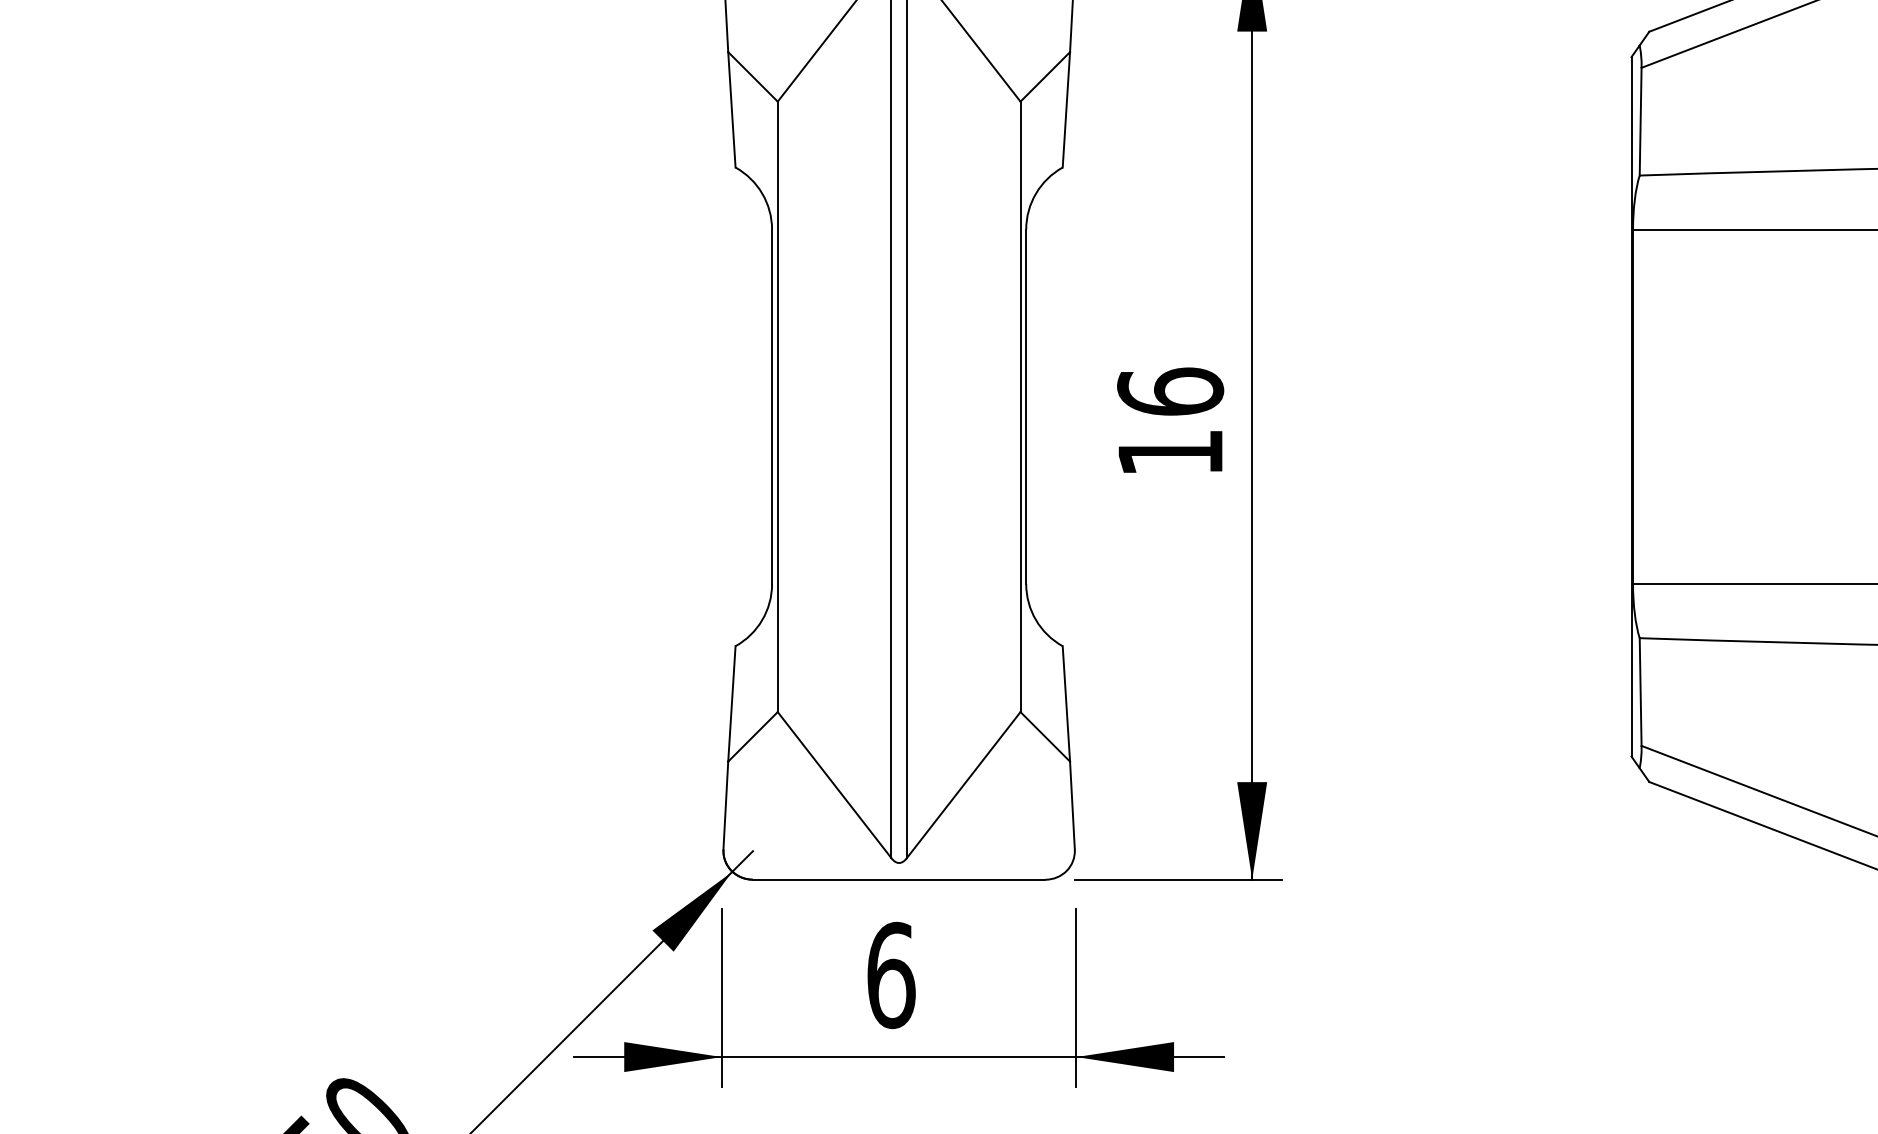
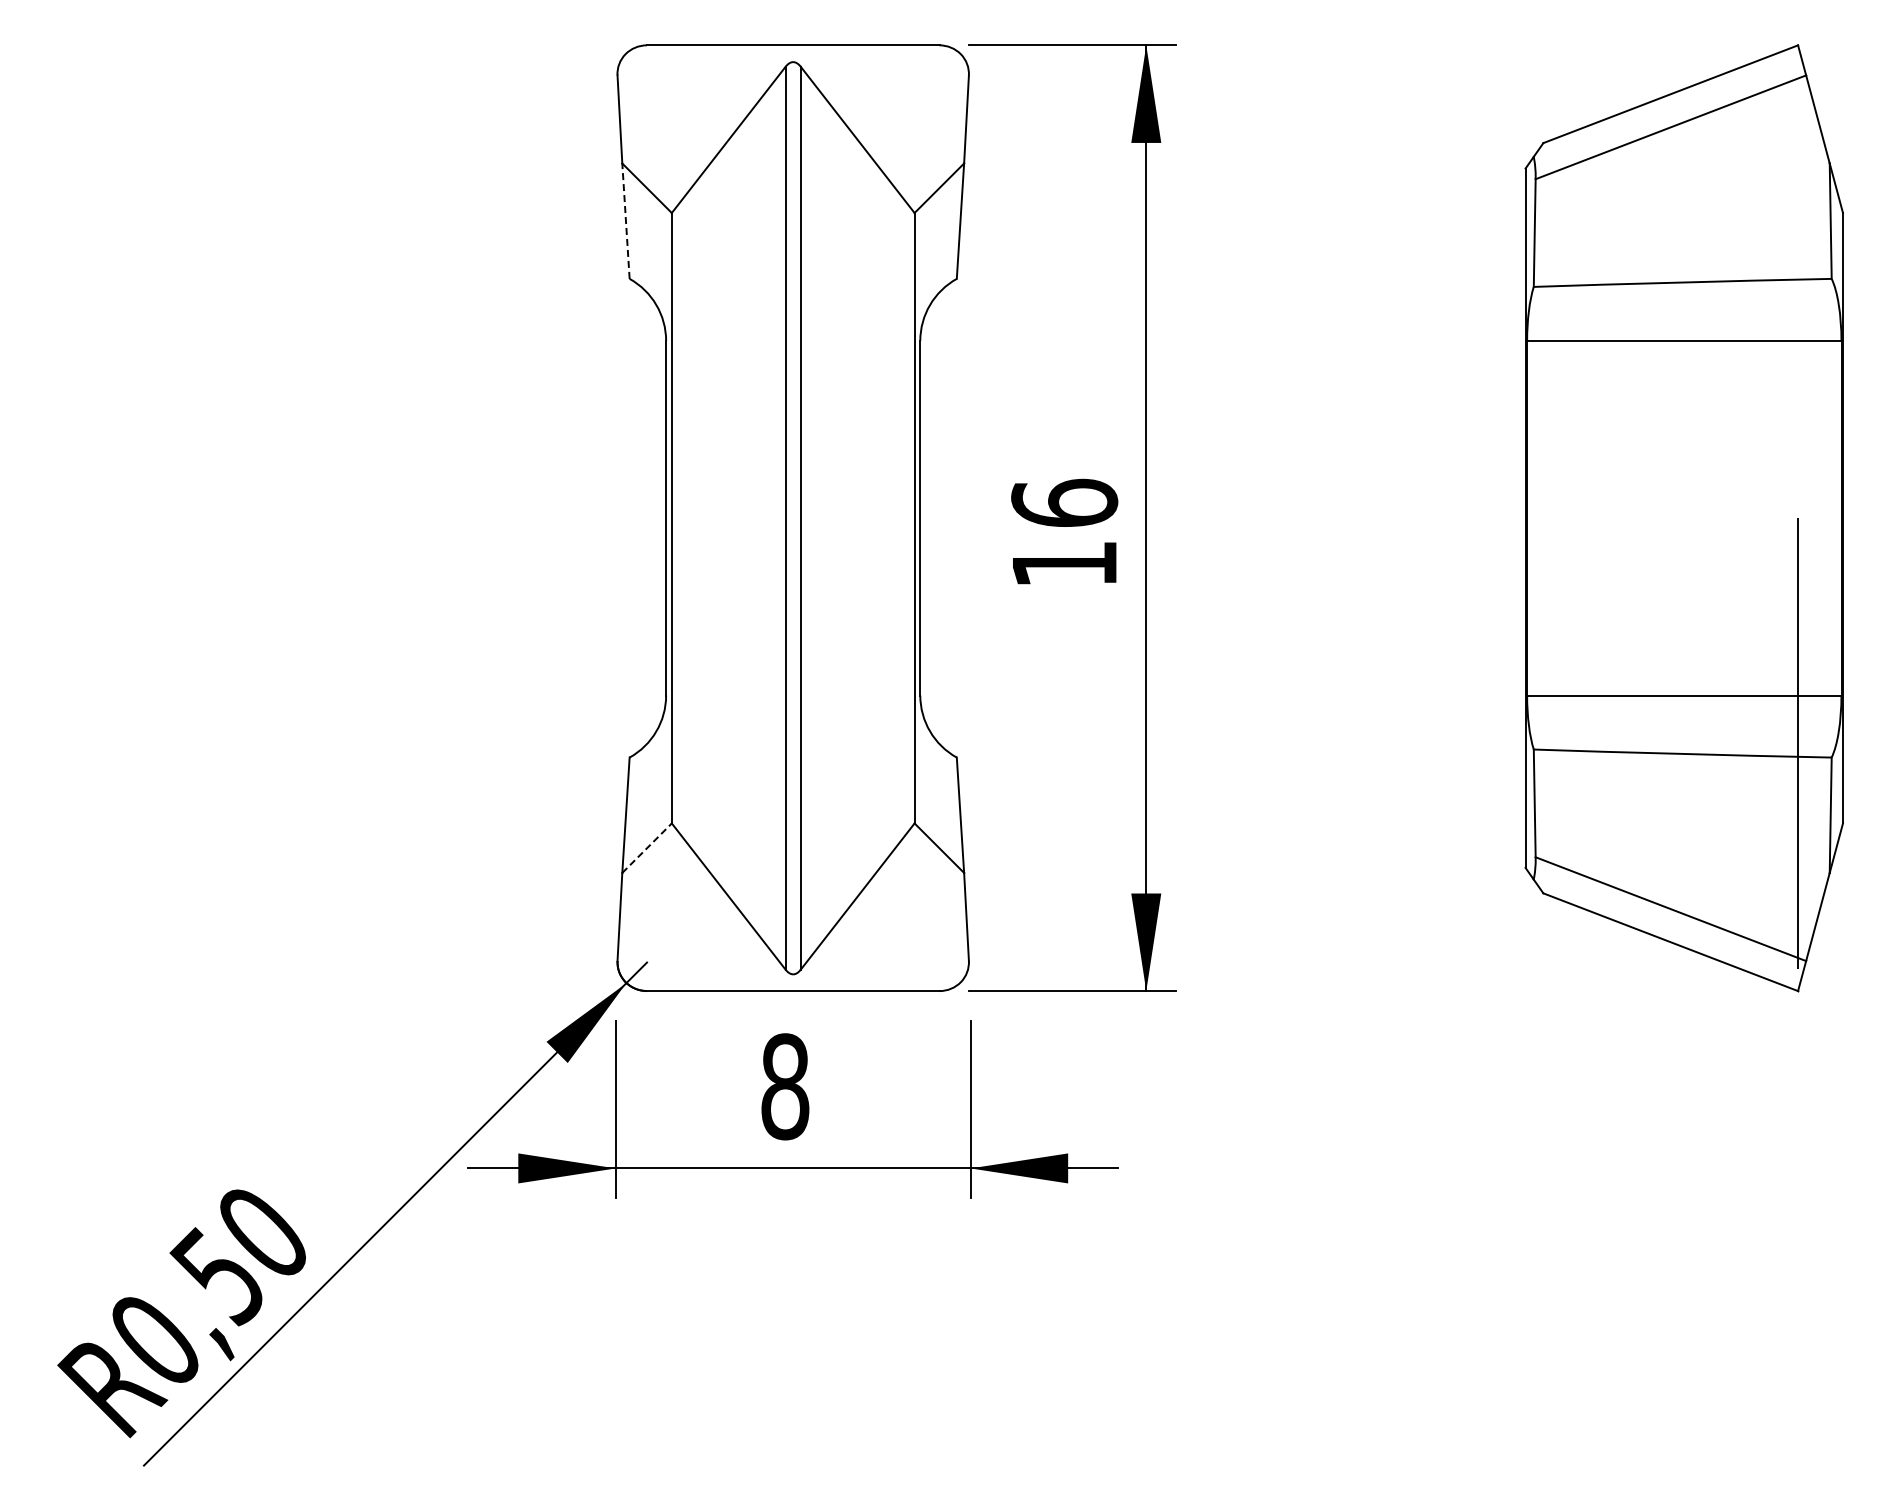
line: (731, 110) -> (625, 221), solid -> dashed
line: (753, 736) -> (647, 847), solid -> dashed
text: (891, 975) -> (785, 1086), 6 -> 8

